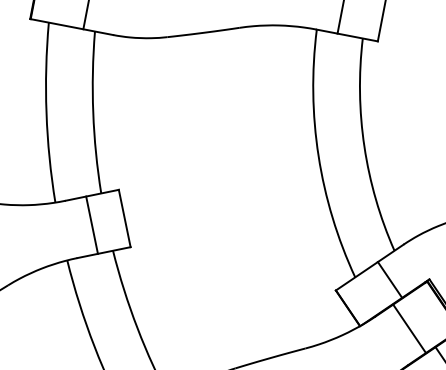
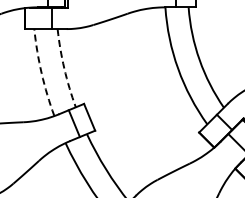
arc: (93, 112) -> (64, 68), solid -> dashed
arc: (46, 113) -> (41, 73), solid -> dashed

